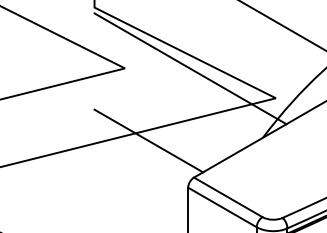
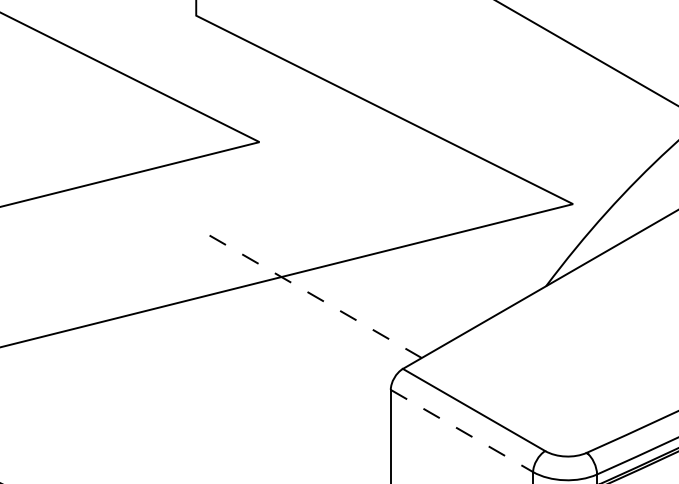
line: (190, 68) -> (395, 142), removed
line: (148, 141) -> (308, 293), solid -> dashed
line: (222, 207) -> (462, 431), solid -> dashed

